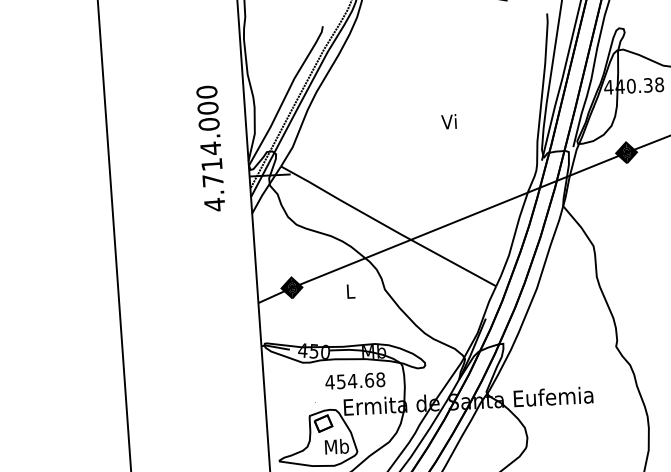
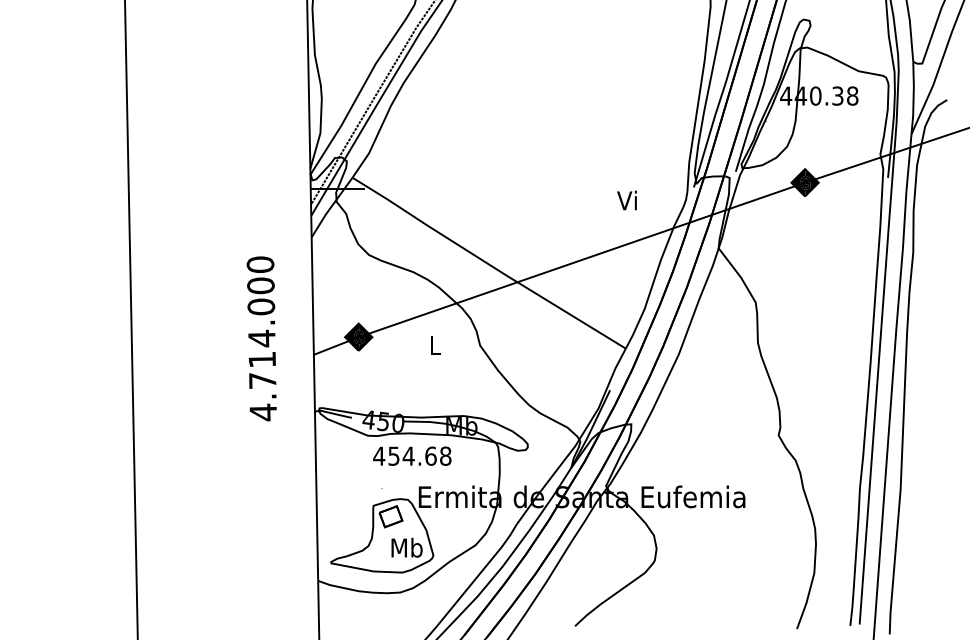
text: (448, 121) -> (626, 200), moved
text: (210, 148) -> (261, 338), moved
text: (355, 380) -> (412, 455), moved

